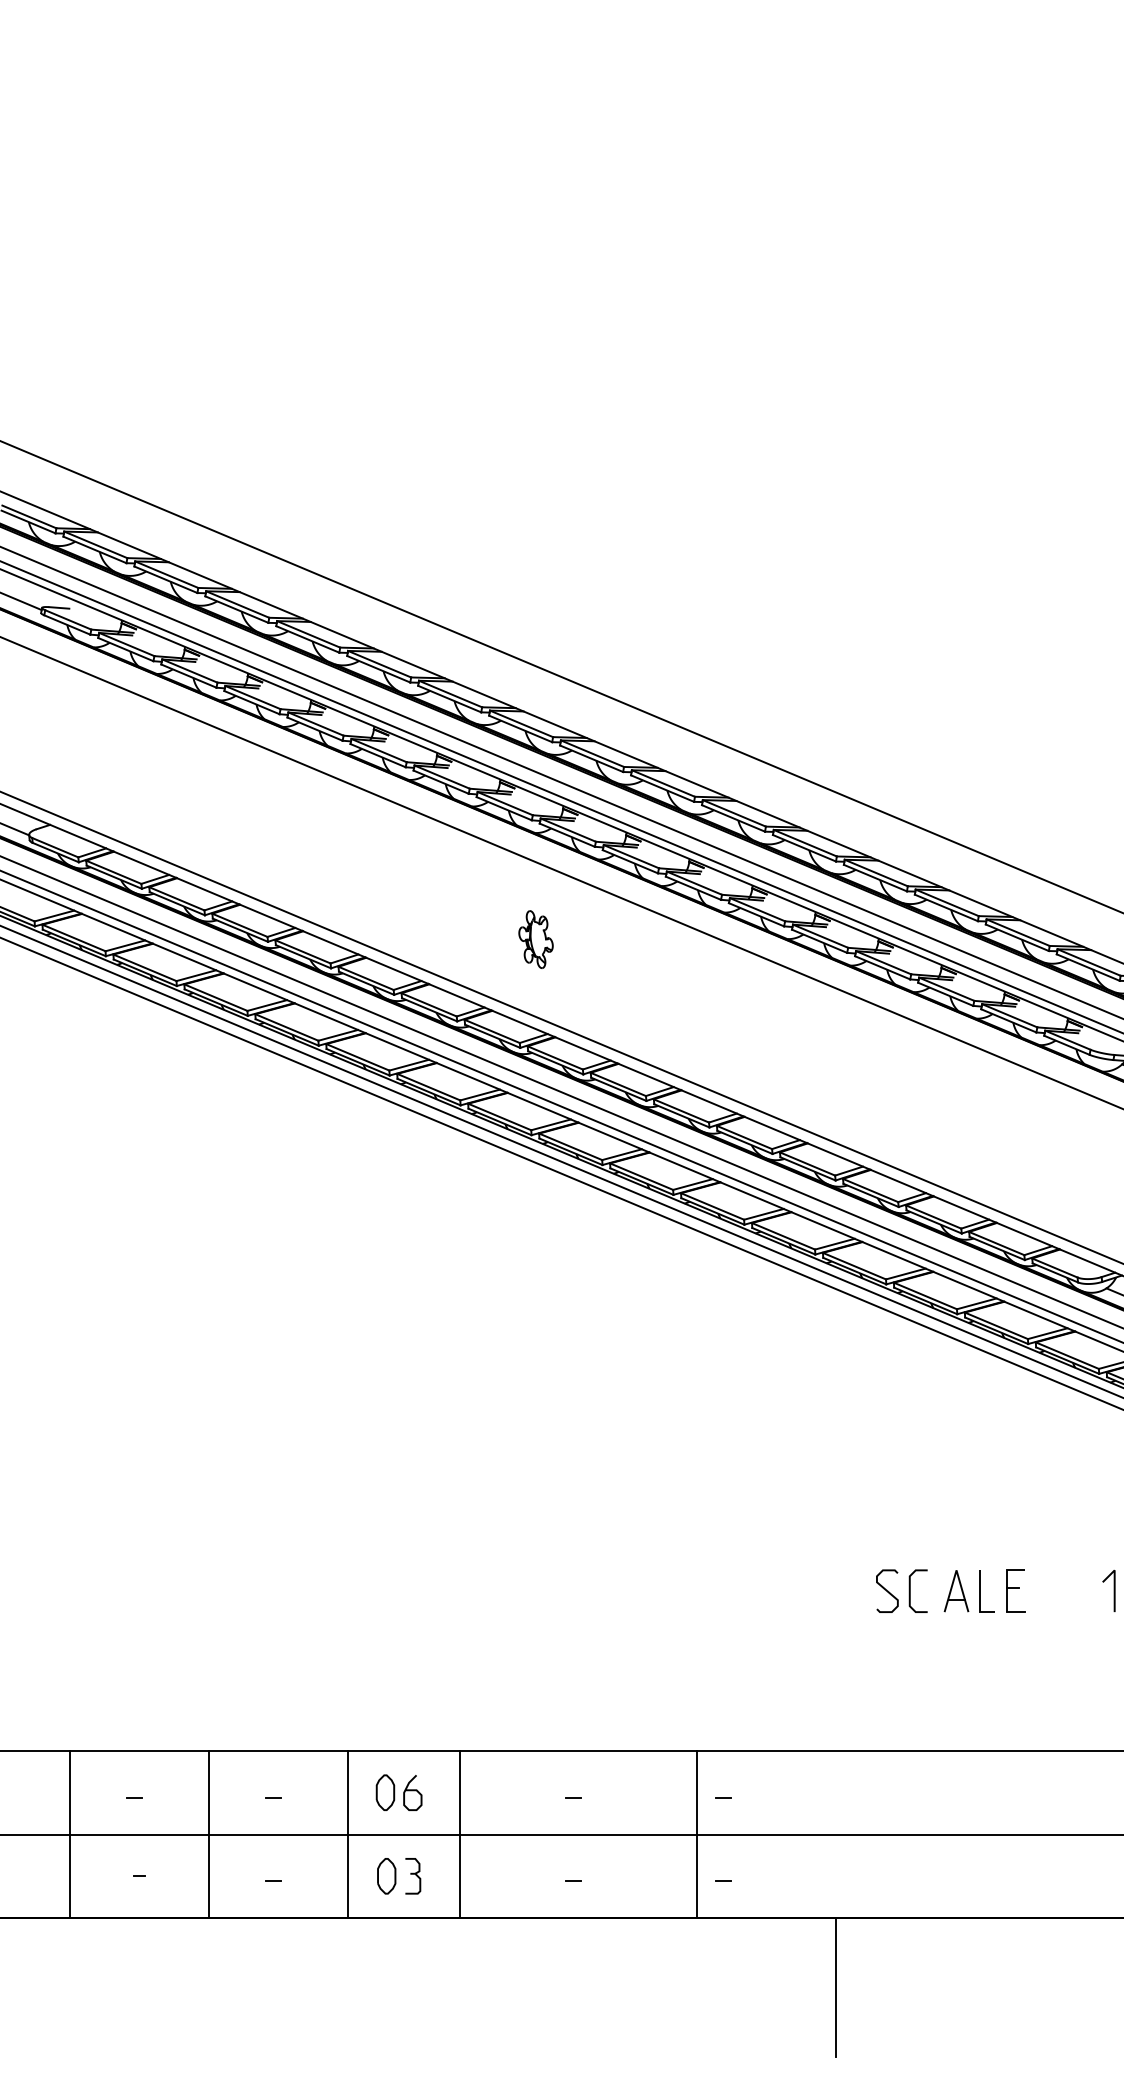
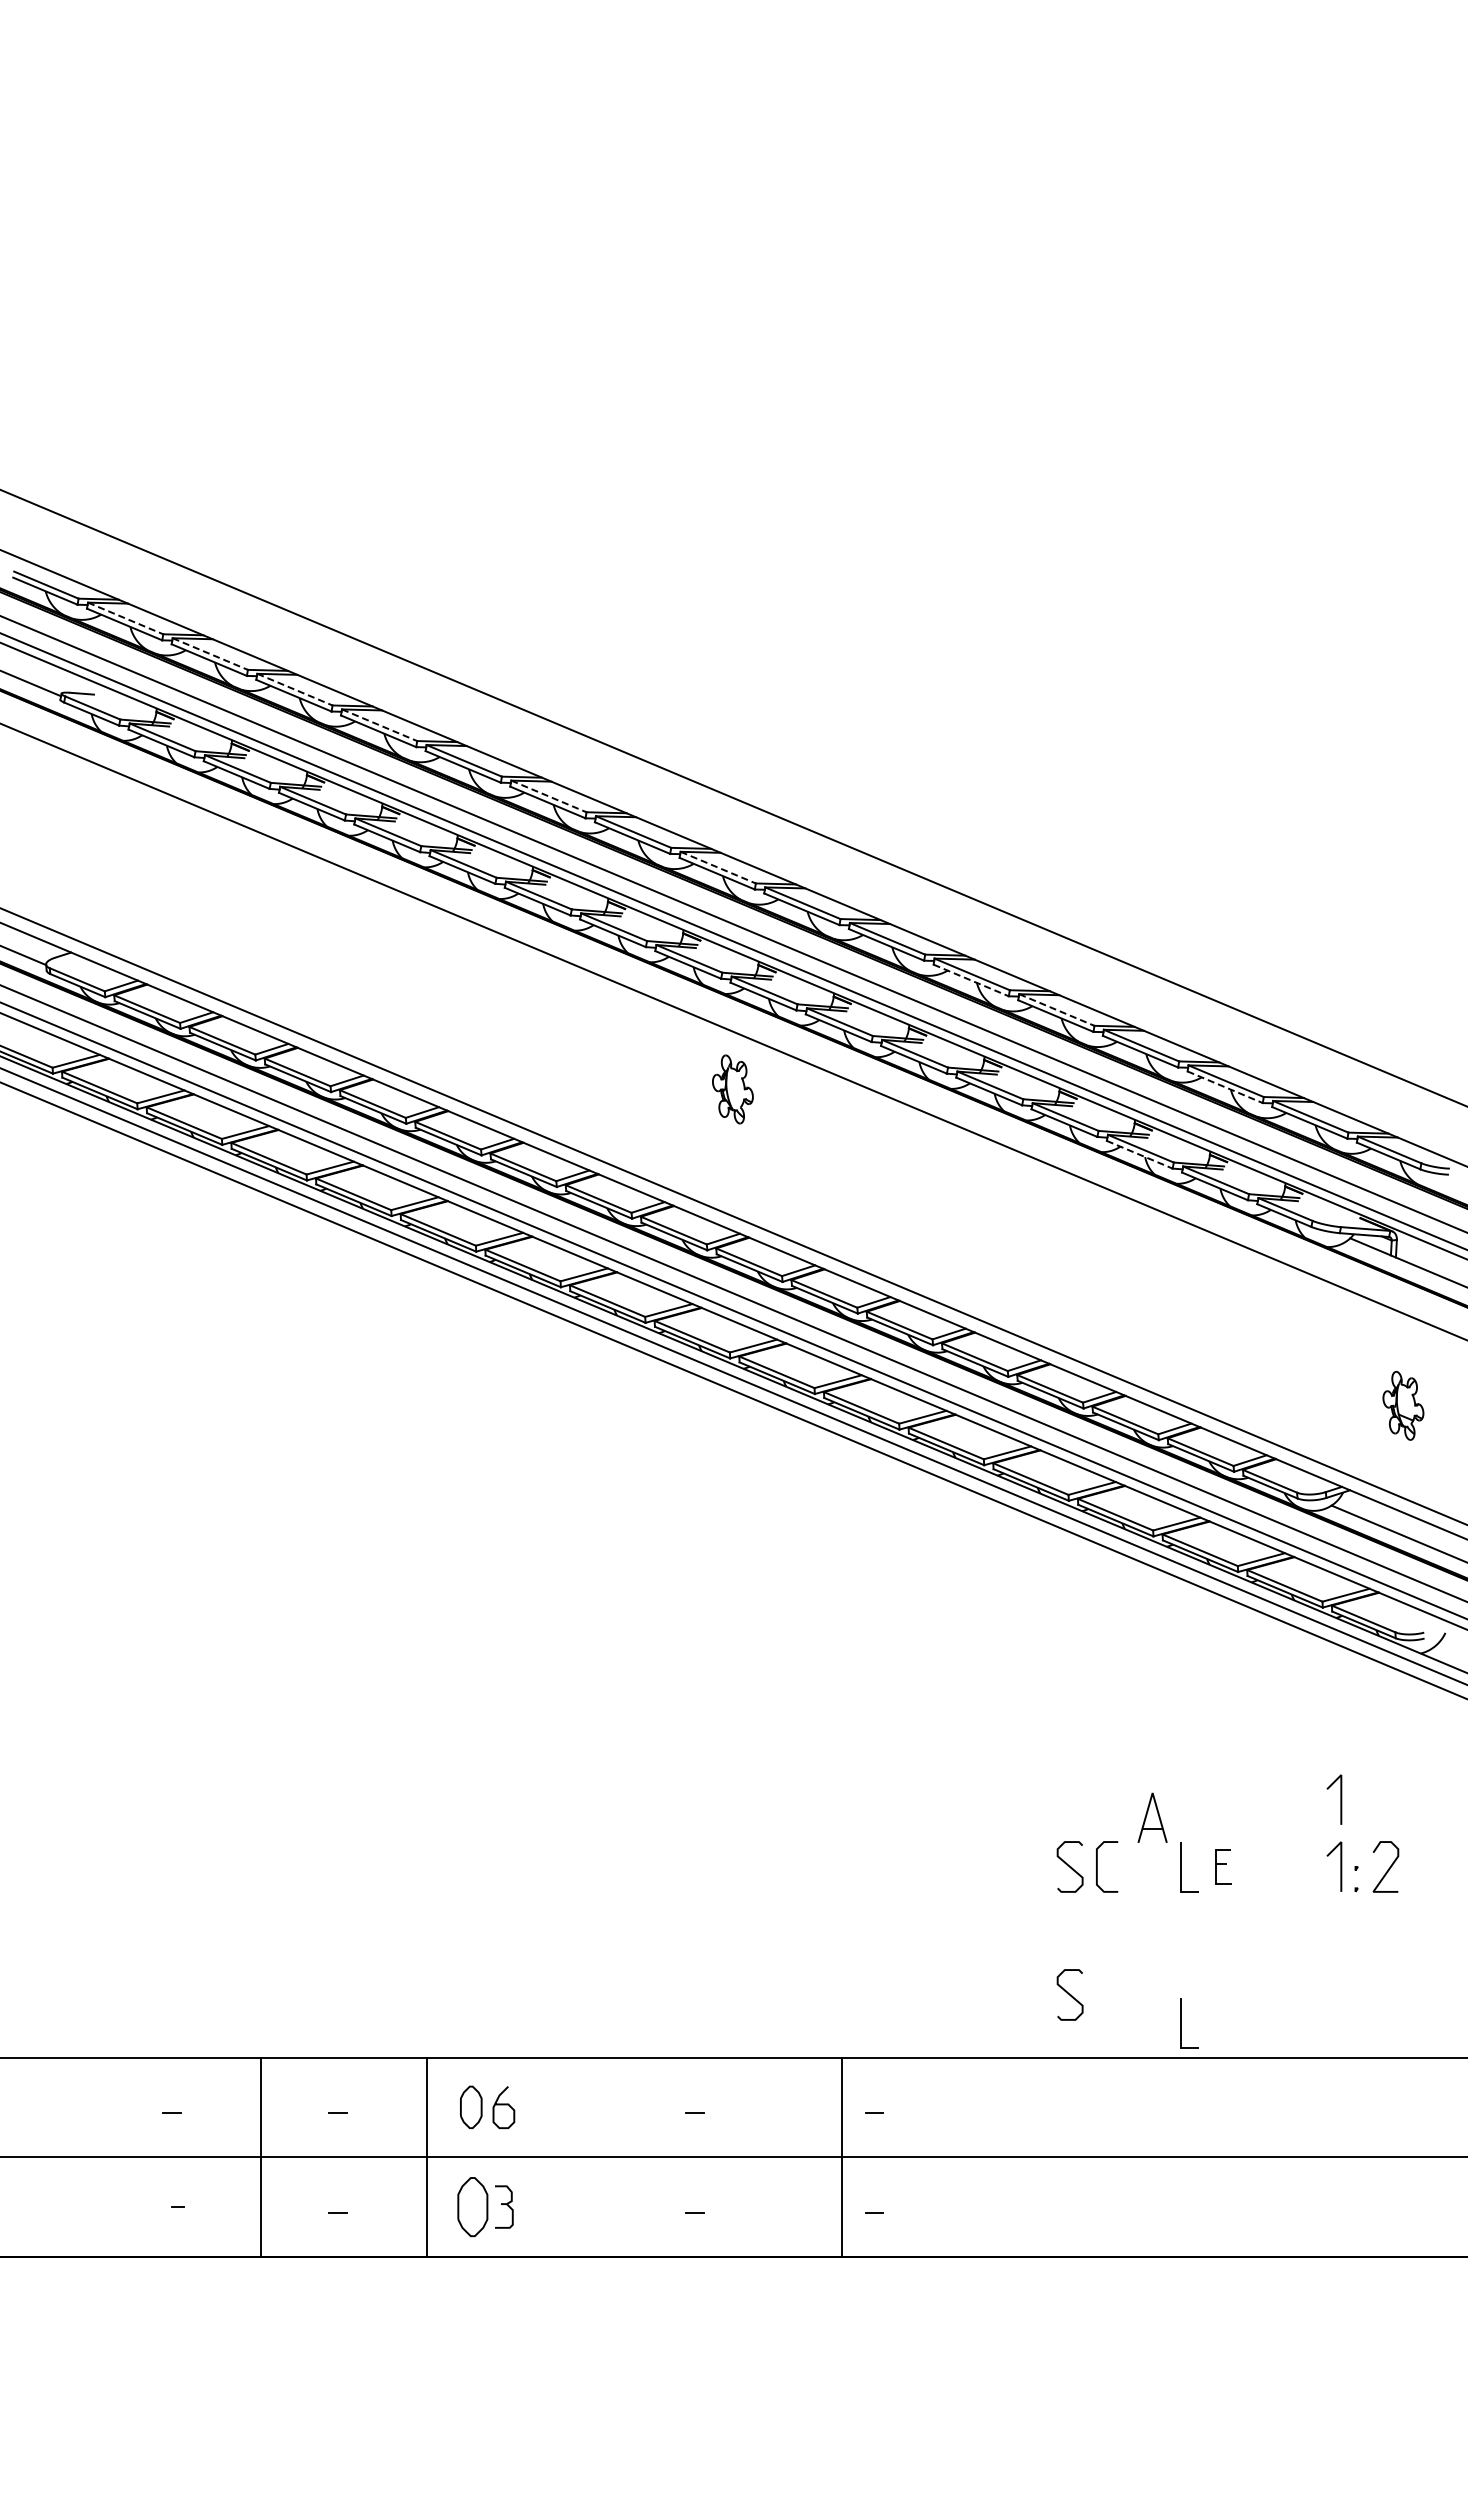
line: (95, 544) -> (125, 618), solid -> dashed
line: (166, 575) -> (210, 654), solid -> dashed
line: (237, 604) -> (294, 689), solid -> dashed
line: (308, 634) -> (379, 725), solid -> dashed
line: (450, 694) -> (548, 796), solid -> dashed
line: (592, 753) -> (718, 867), solid -> dashed
line: (804, 848) -> (971, 980), solid -> dashed
line: (875, 873) -> (1056, 1010), solid -> dashed
line: (1017, 937) -> (1225, 1087), solid -> dashed
part: (535, 939) -> (732, 1089), moved
line: (945, 994) -> (1139, 1154), solid -> dashed
line: (1113, 1534) -> (1340, 1799), added
part: (956, 1590) -> (1152, 1817), moved
part: (1015, 1590) -> (1223, 1866), size x0.7
curve: (886, 1698) -> (1069, 1994), added
line: (980, 1722) -> (1181, 2023), added
line: (69, 1833) -> (94, 2156), removed
line: (459, 1833) -> (559, 2156), removed
part: (386, 1875) -> (472, 2206), size x1.4
line: (835, 1987) -> (1008, 2339), removed

